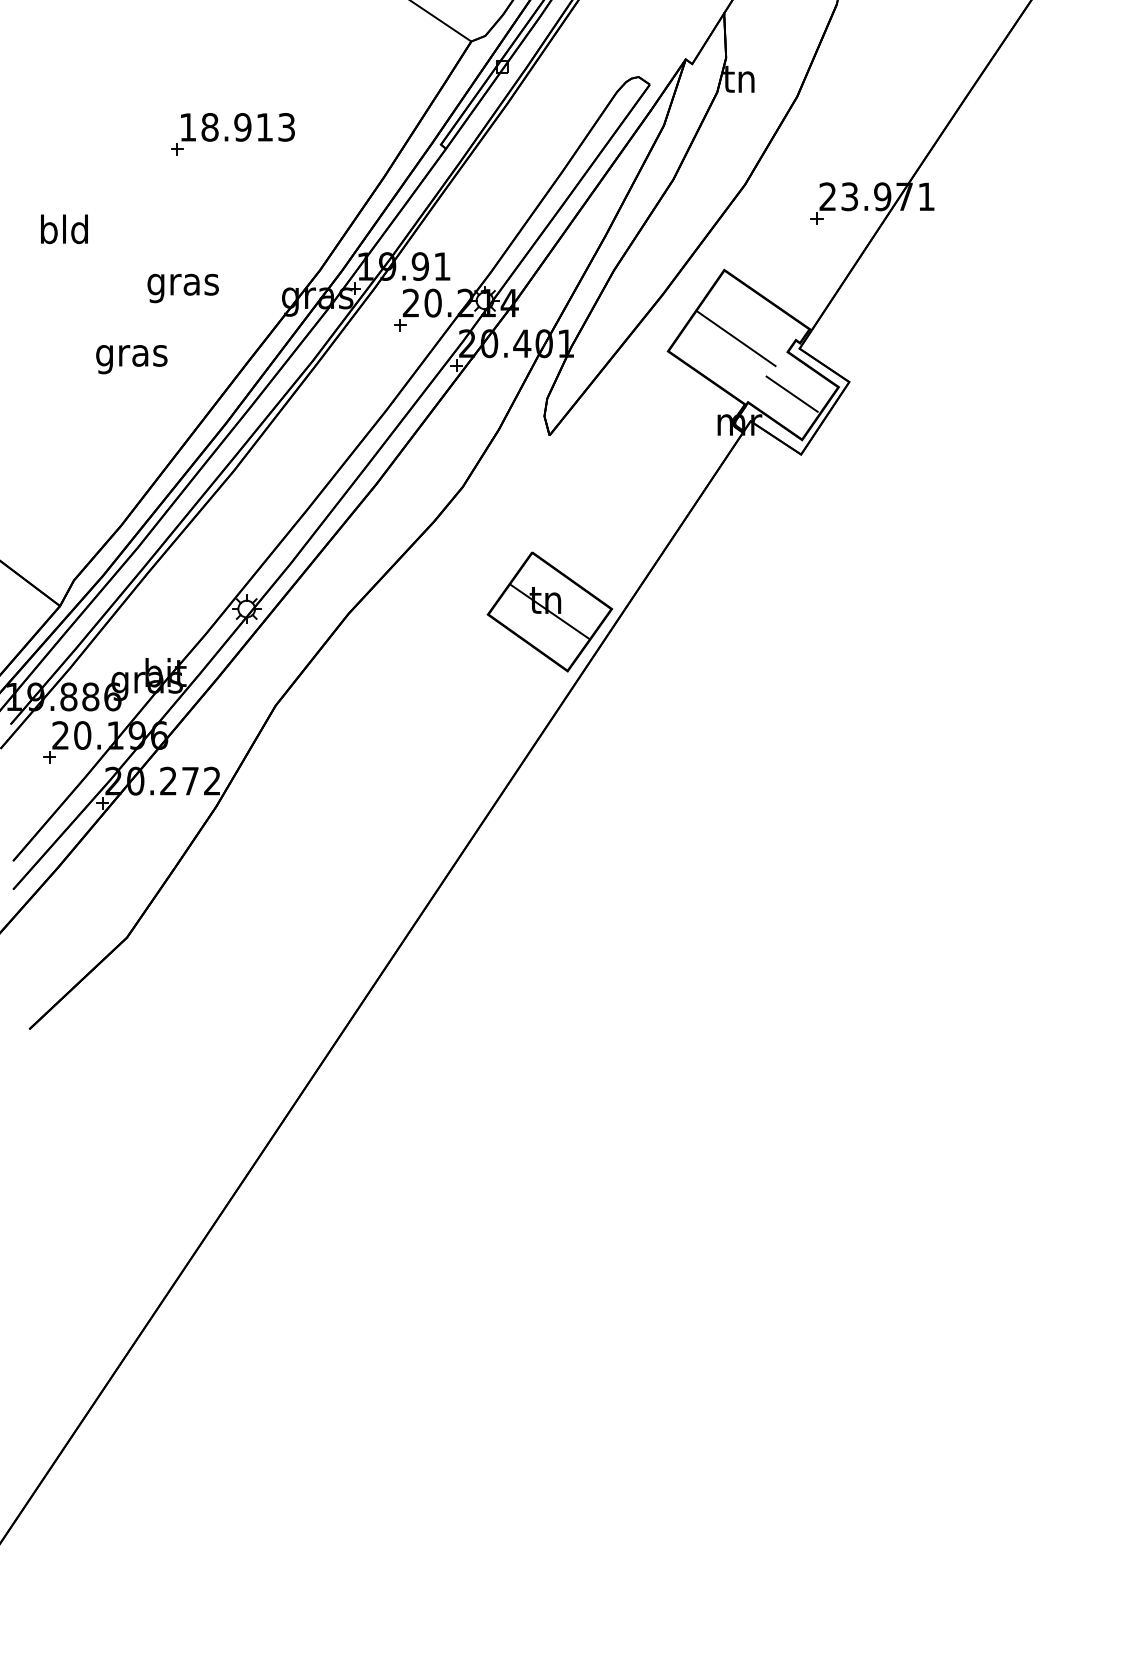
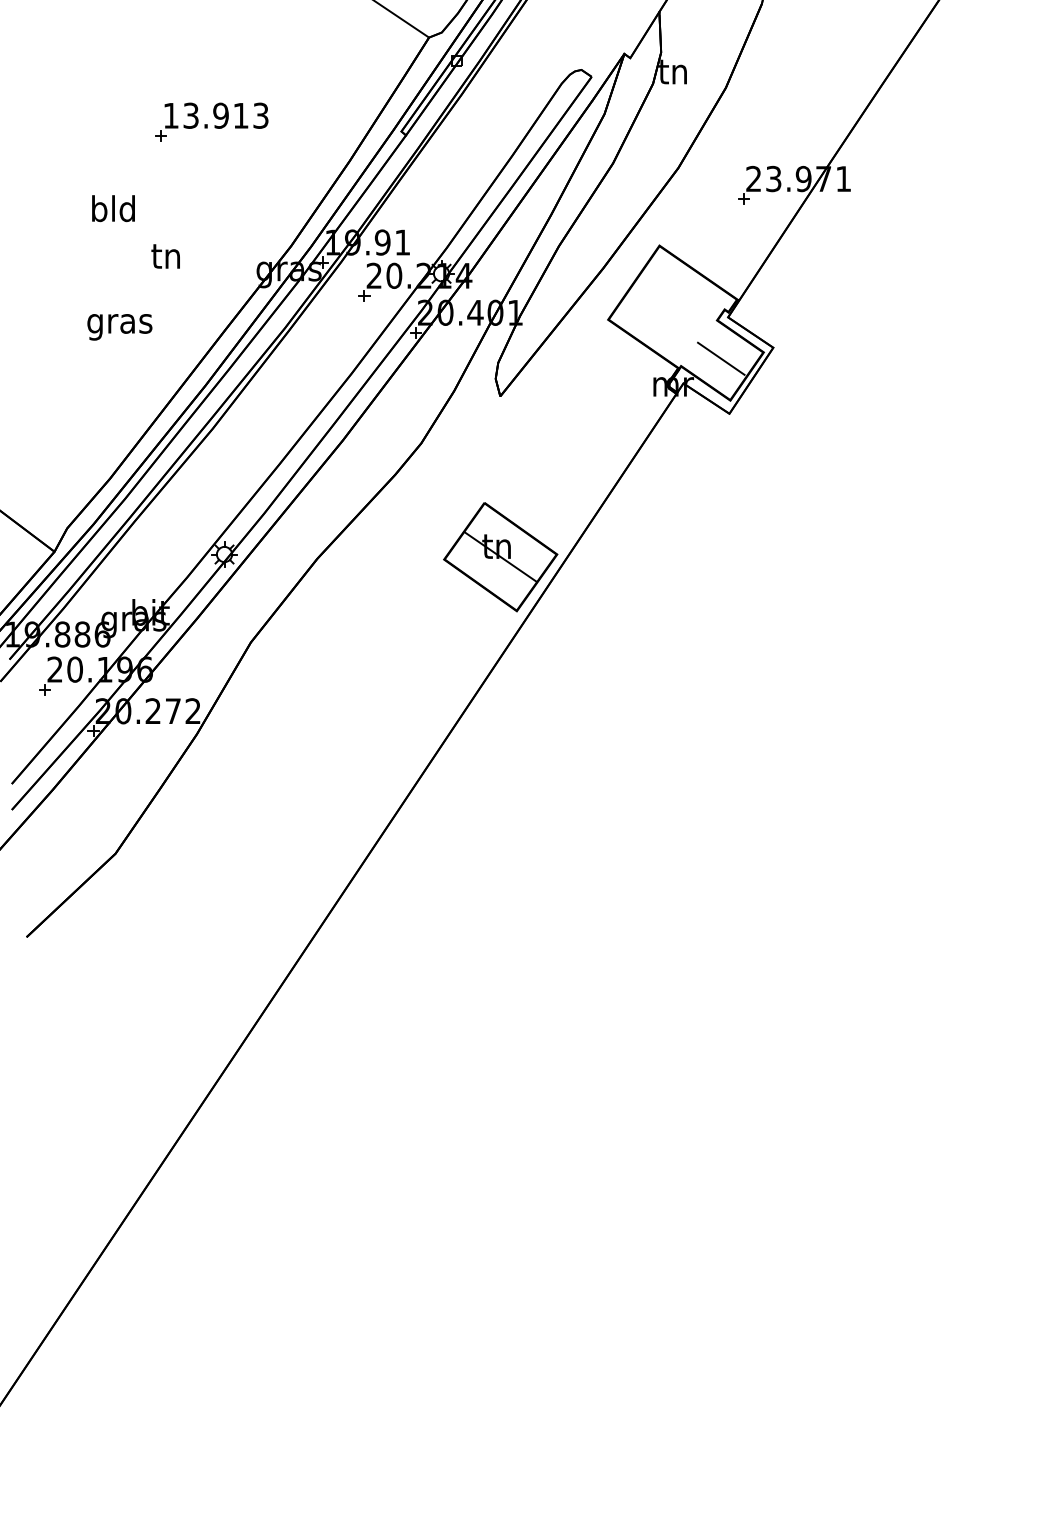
text: (209, 127) -> (190, 115), 18.913 -> 13.913
text: (64, 229) -> (113, 208), moved
text: (183, 285) -> (166, 259), gras -> tn
line: (736, 338) -> (670, 308), removed

